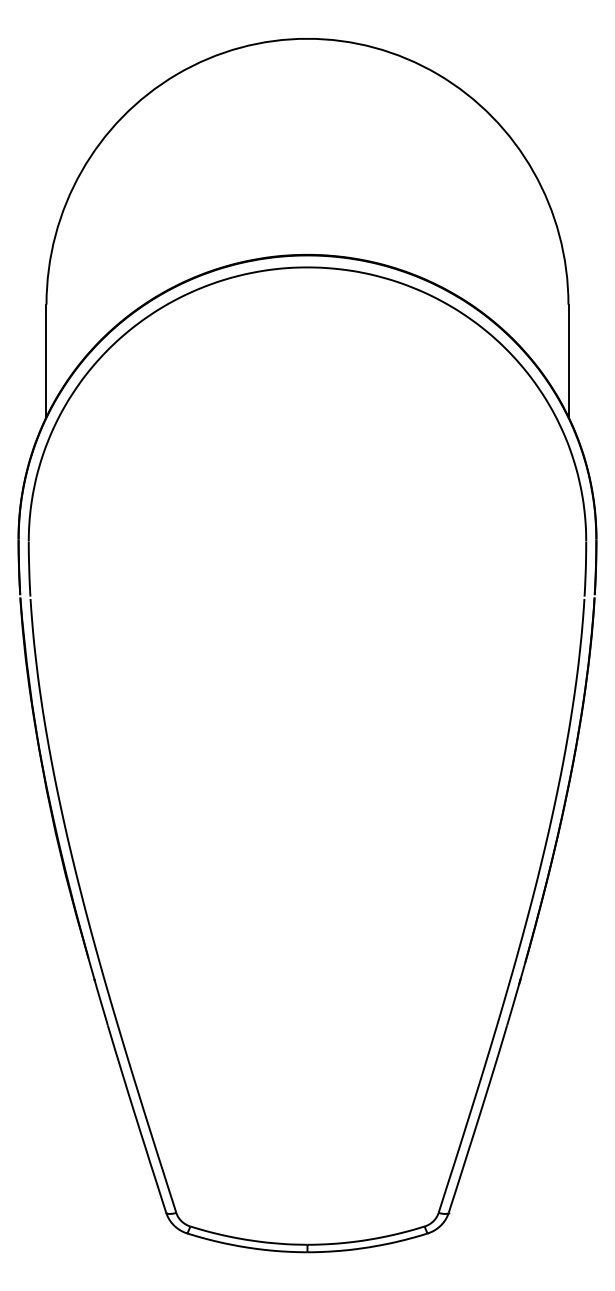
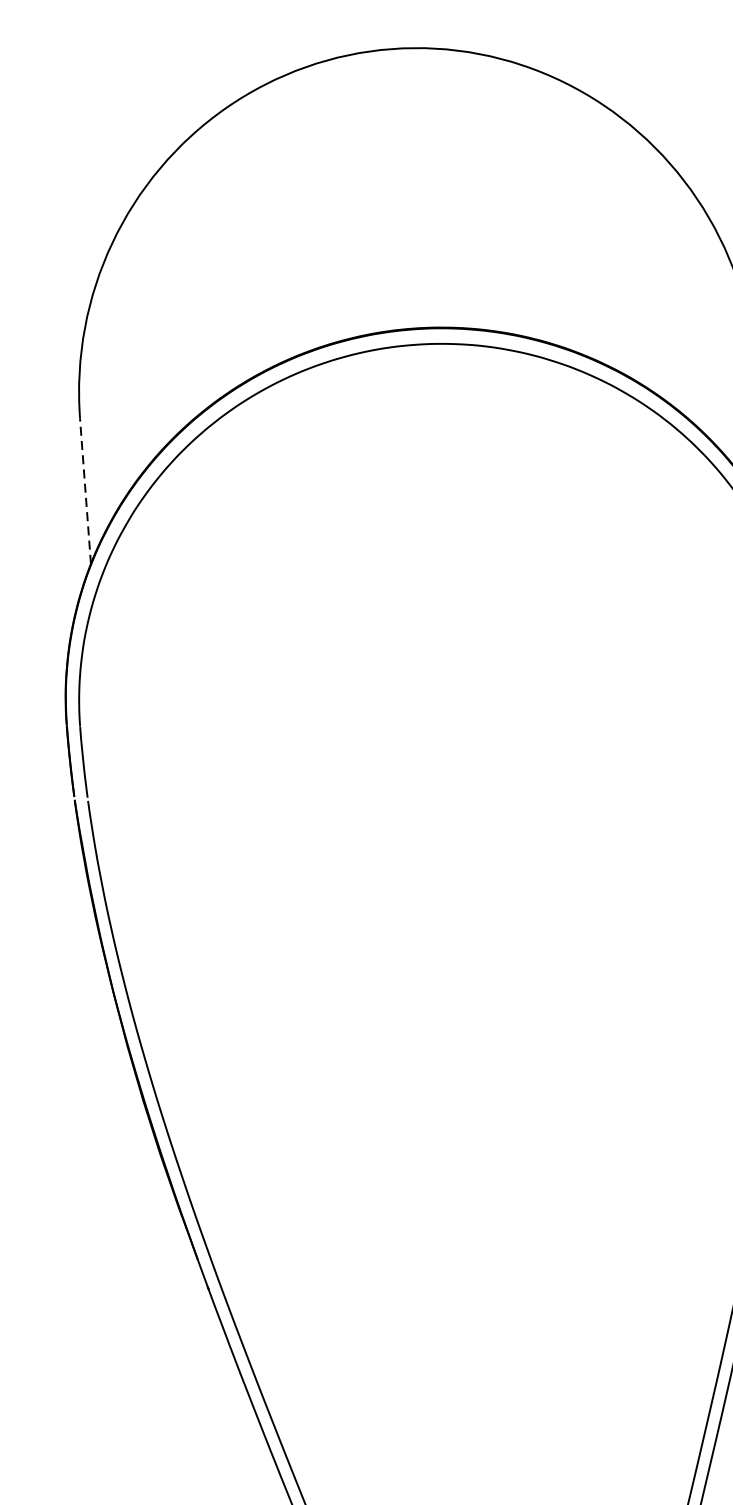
line: (46, 360) -> (85, 490), solid -> dashed

